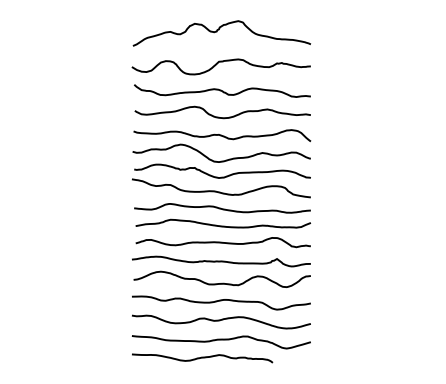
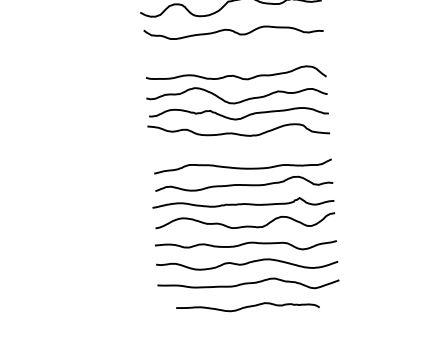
curve: (222, 117) -> (235, 57), removed
curve: (222, 208) -> (241, 150), removed
curve: (202, 358) -> (248, 307), moved

